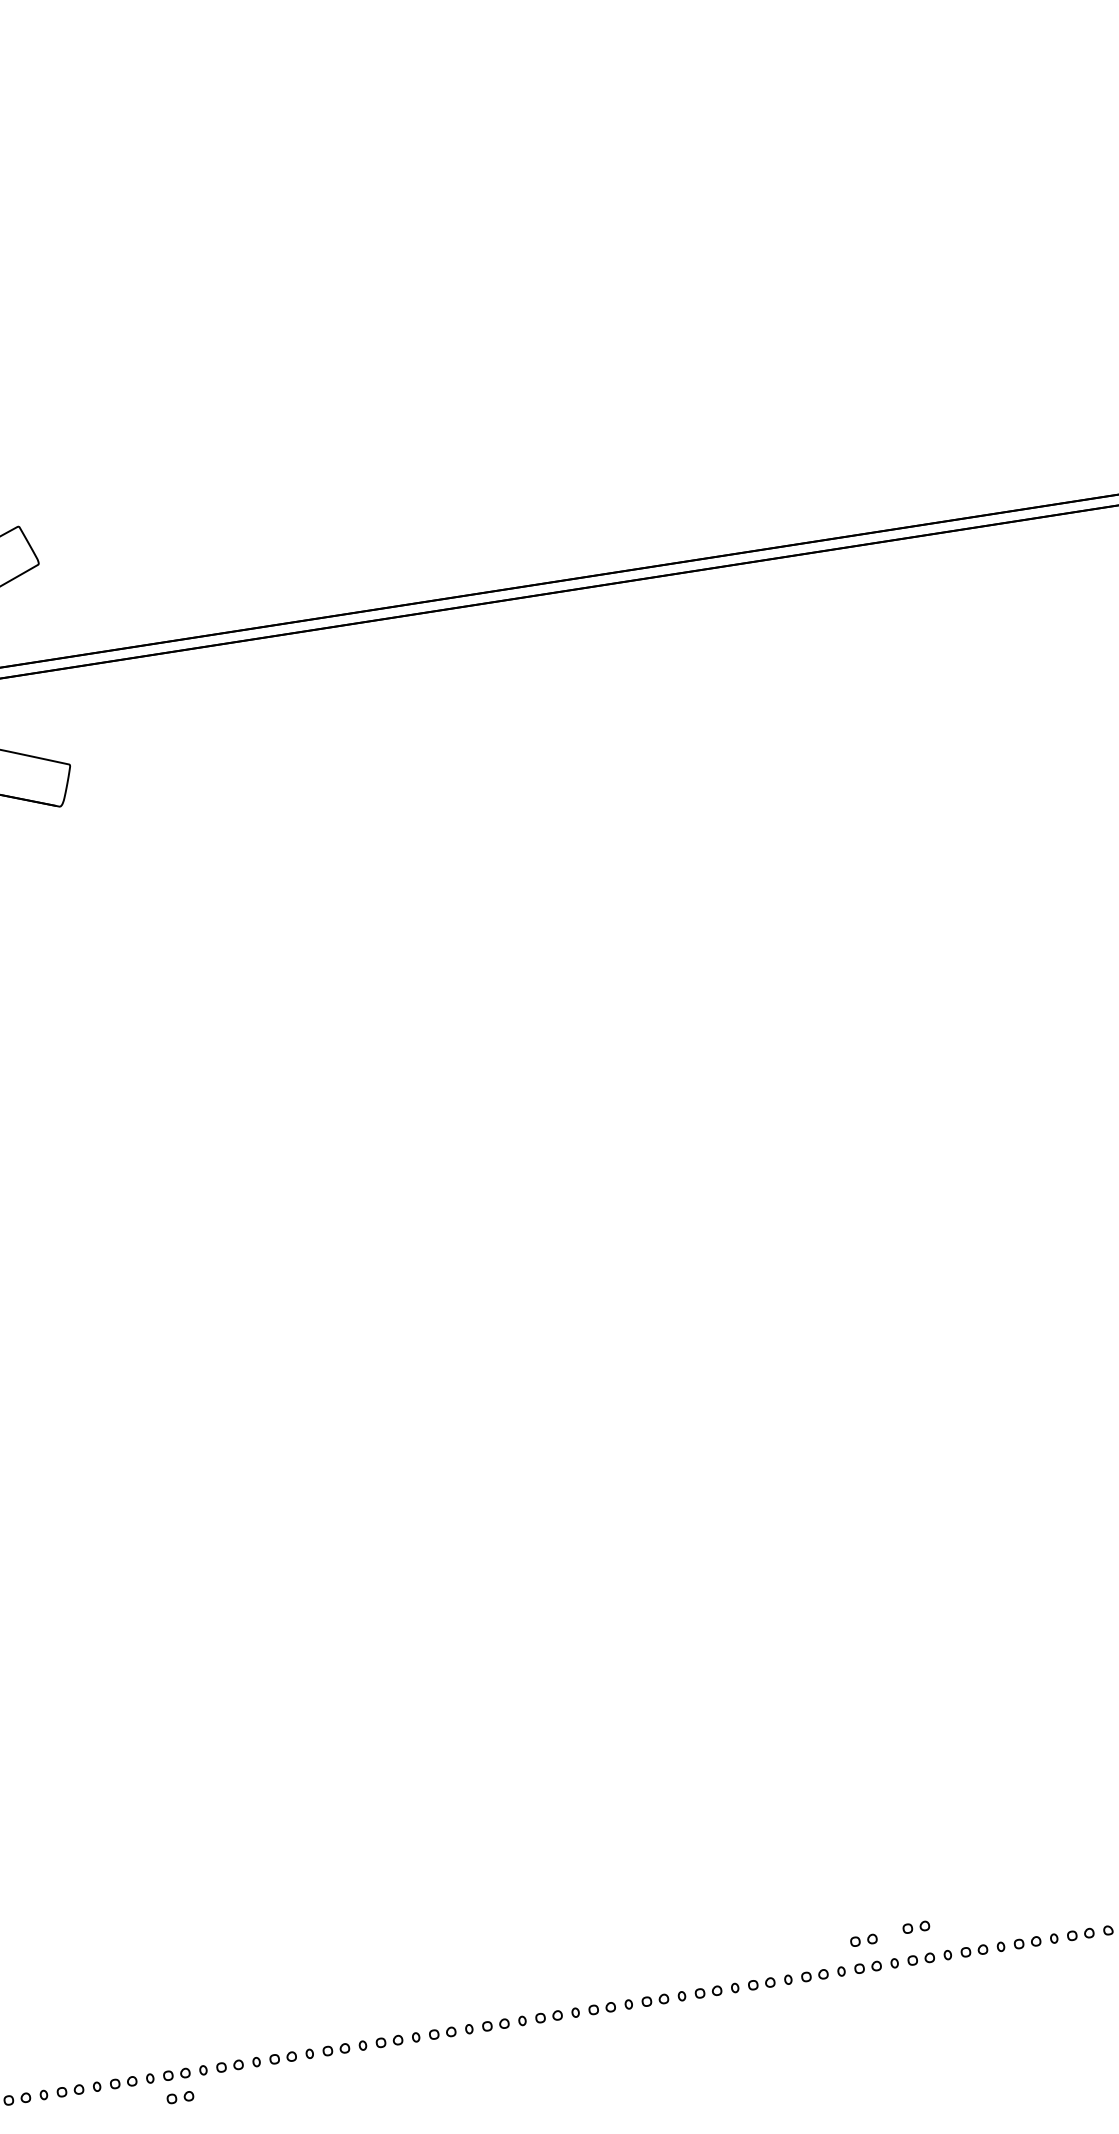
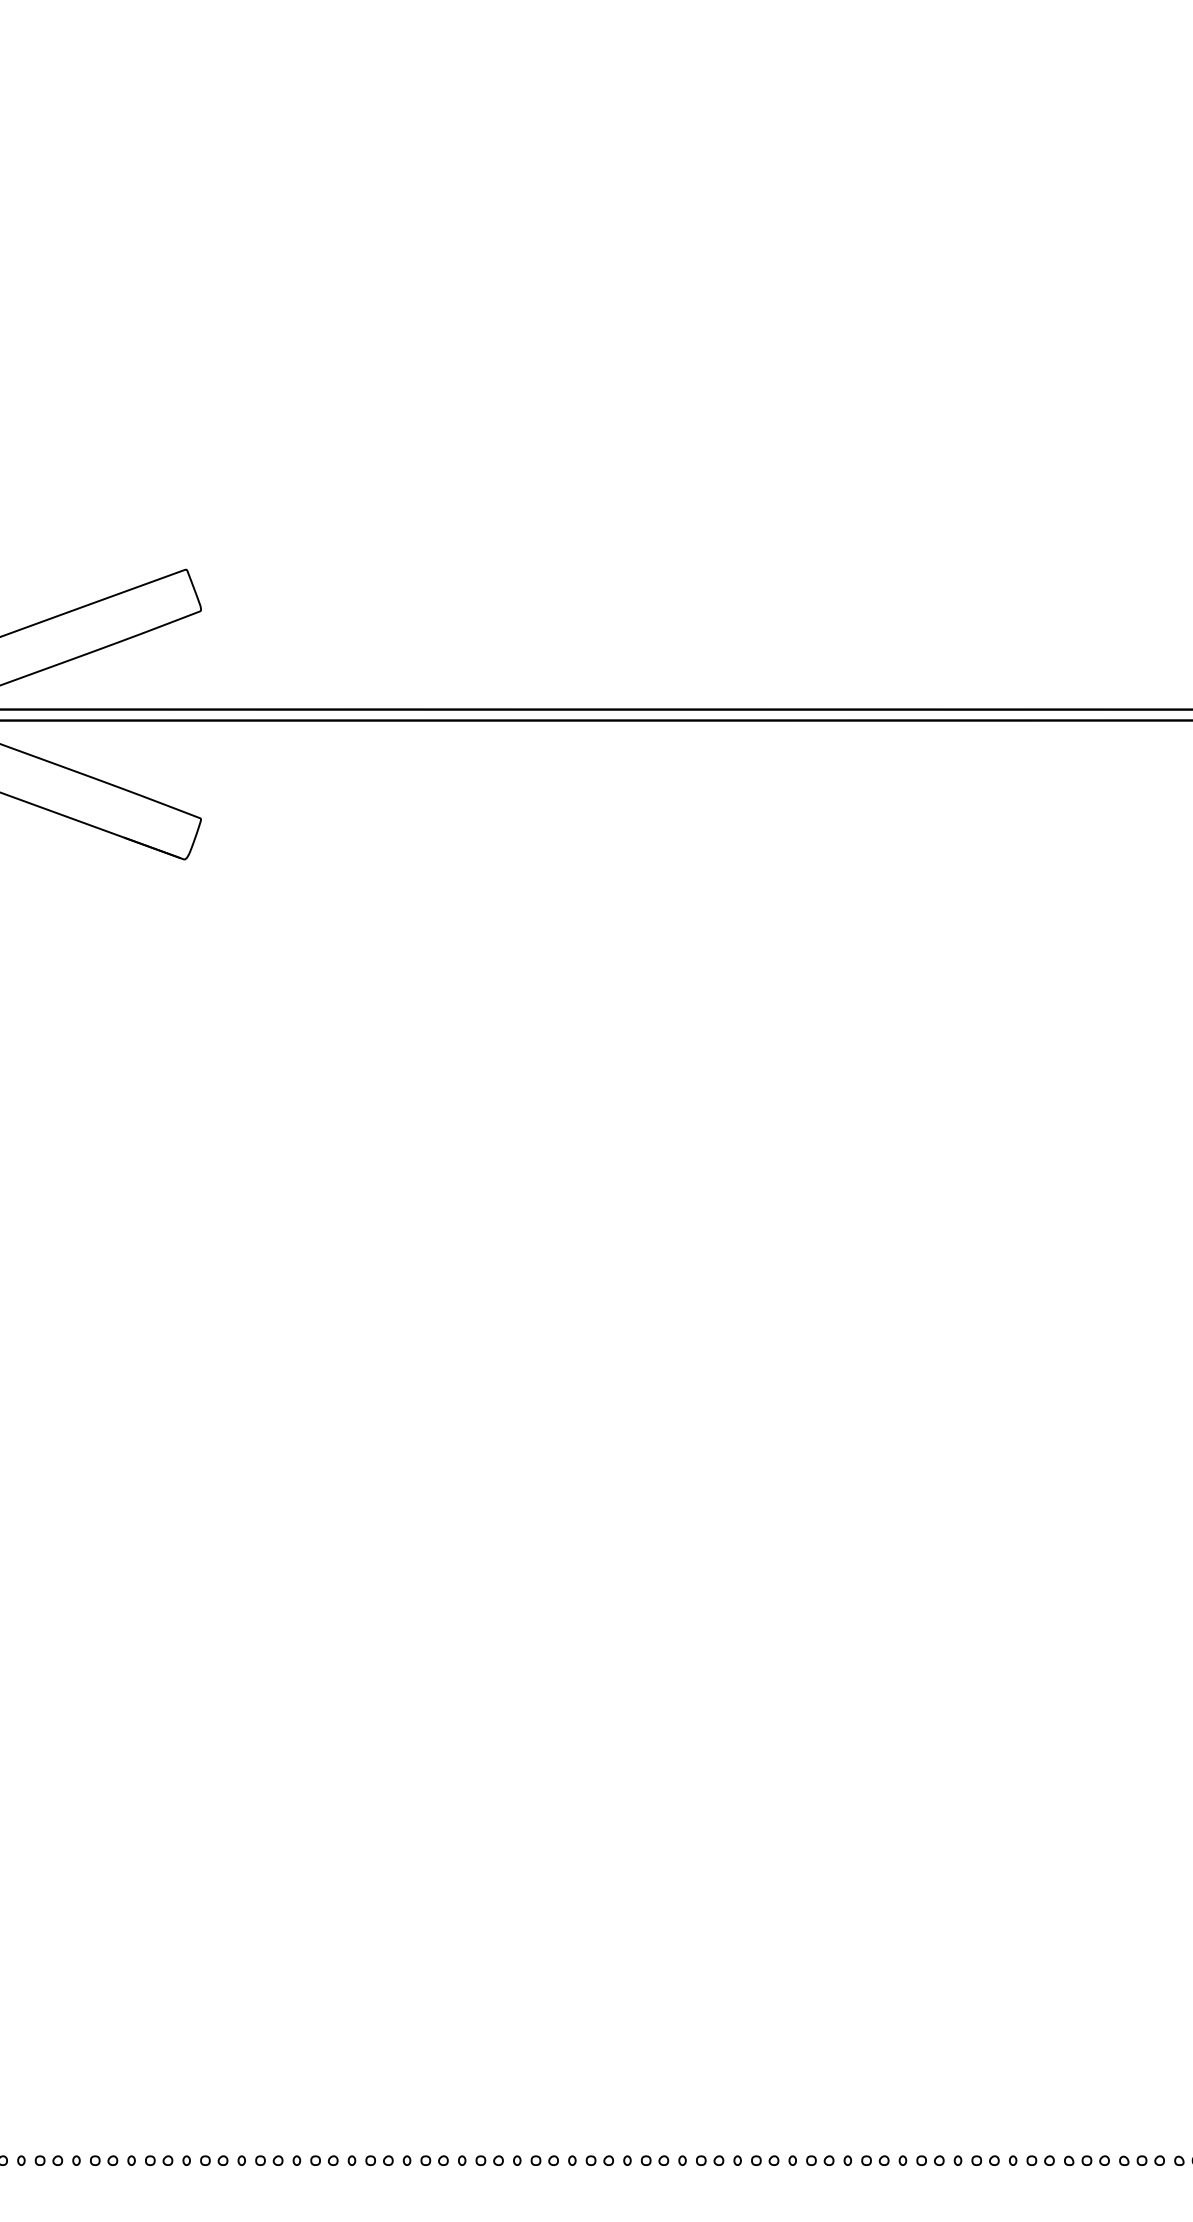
part: (916, 1927) -> (875, 2127), removed
part: (864, 1940) -> (820, 2132), removed
part: (180, 2097) -> (104, 2184), removed

